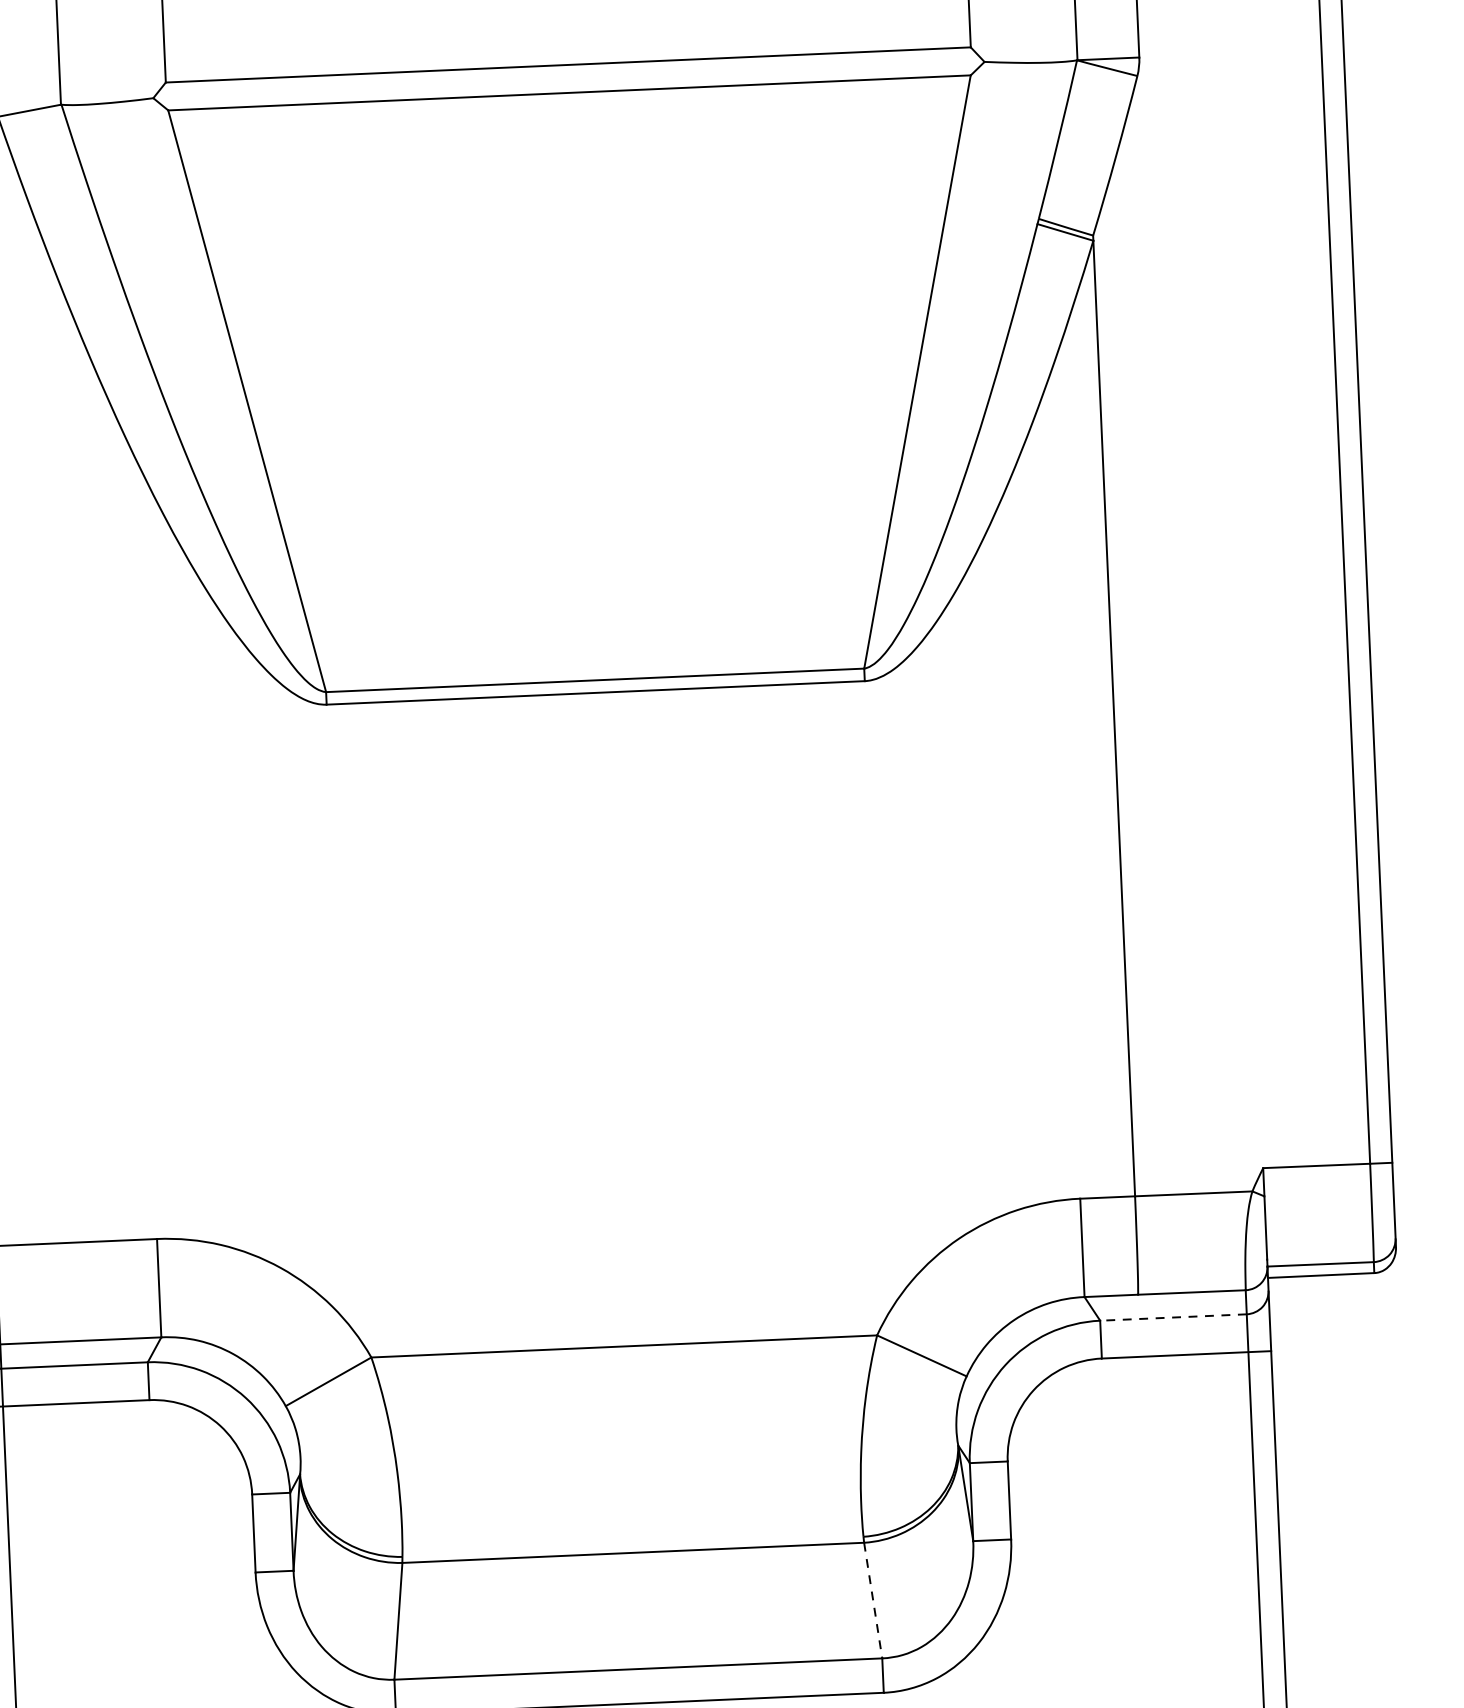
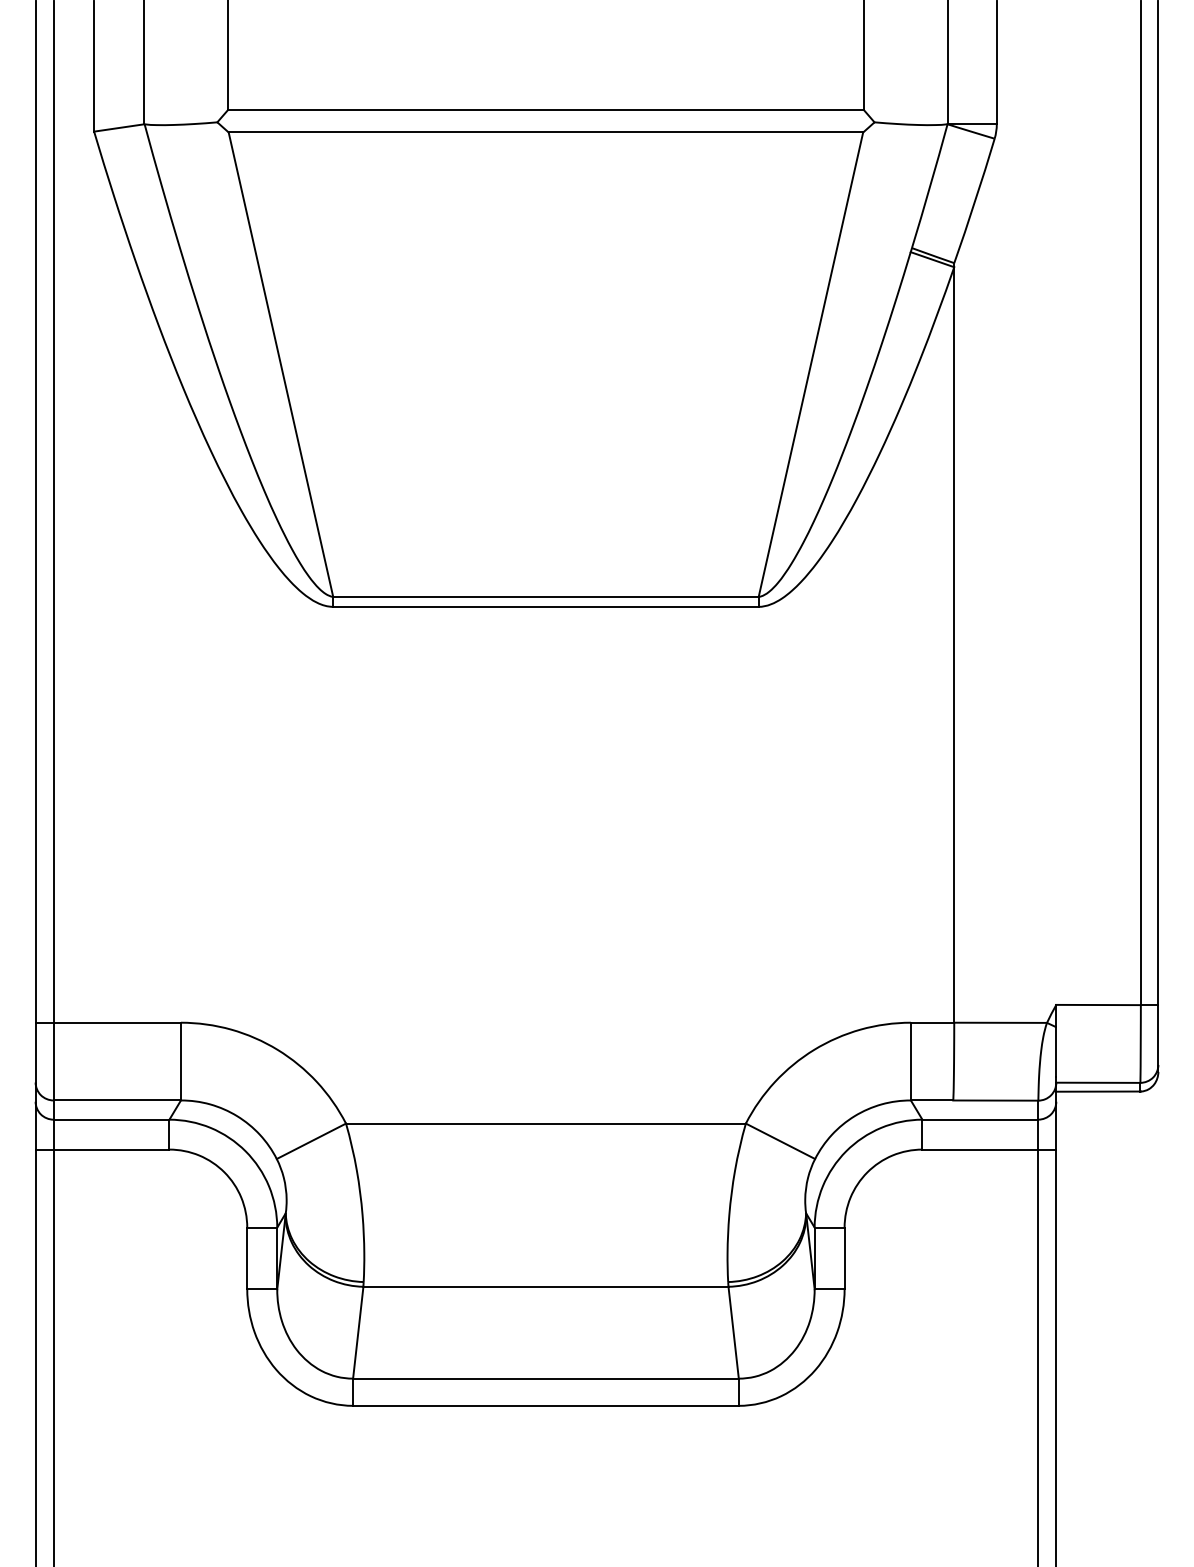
line: (1173, 1317) -> (980, 1119), dashed -> solid
line: (873, 1601) -> (733, 1333), dashed -> solid

